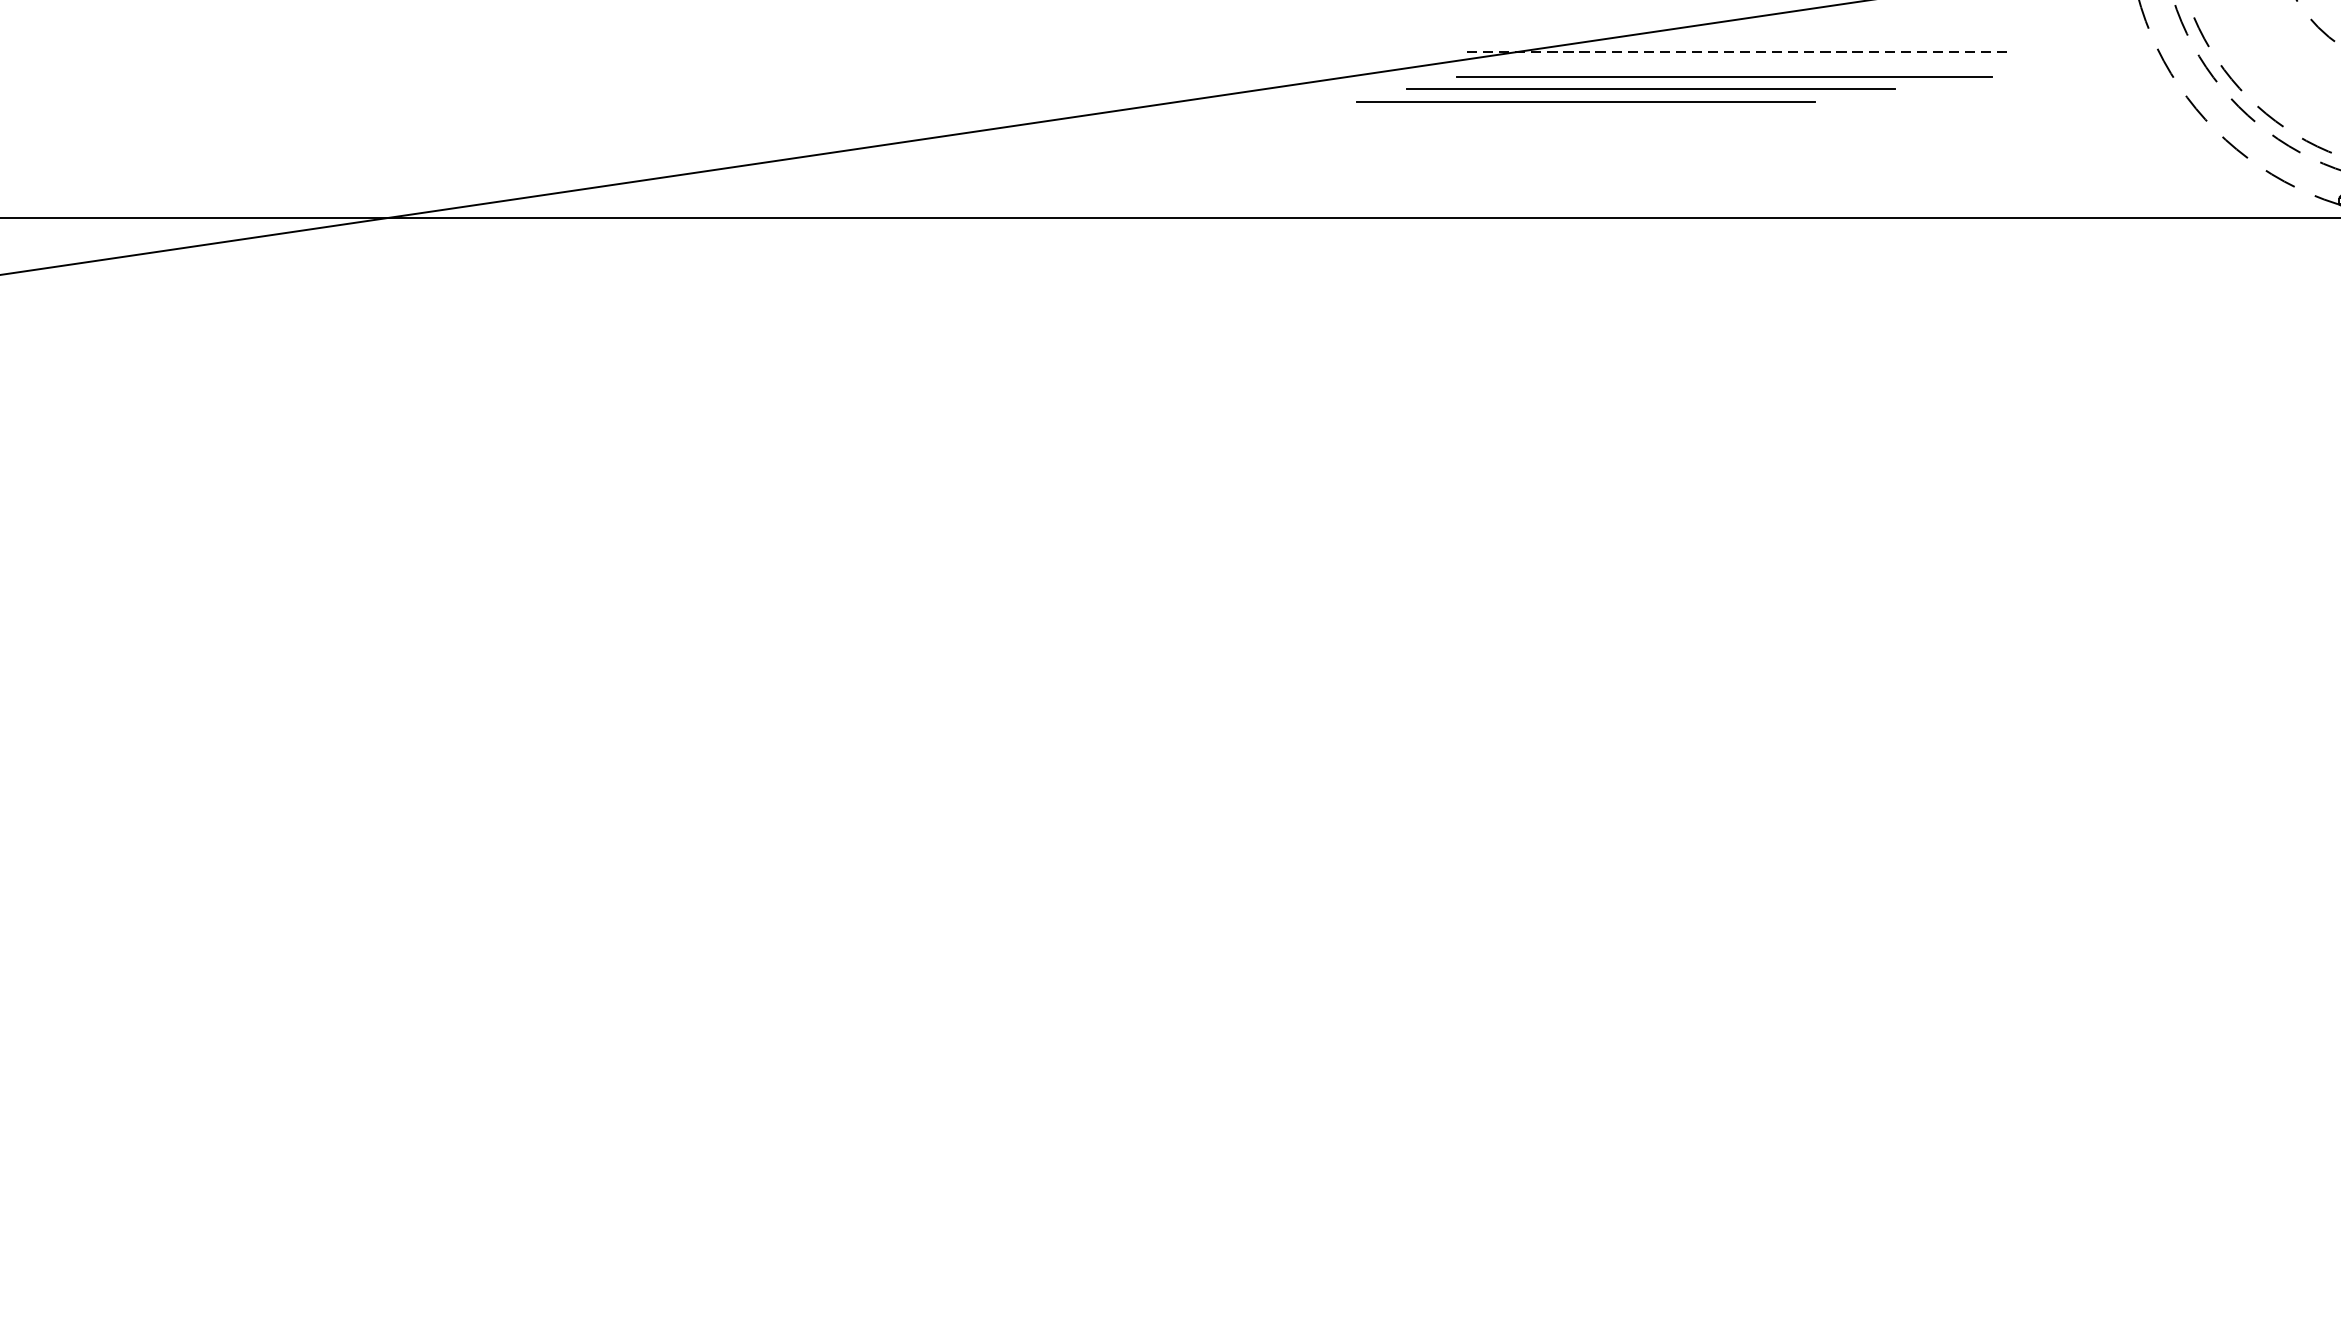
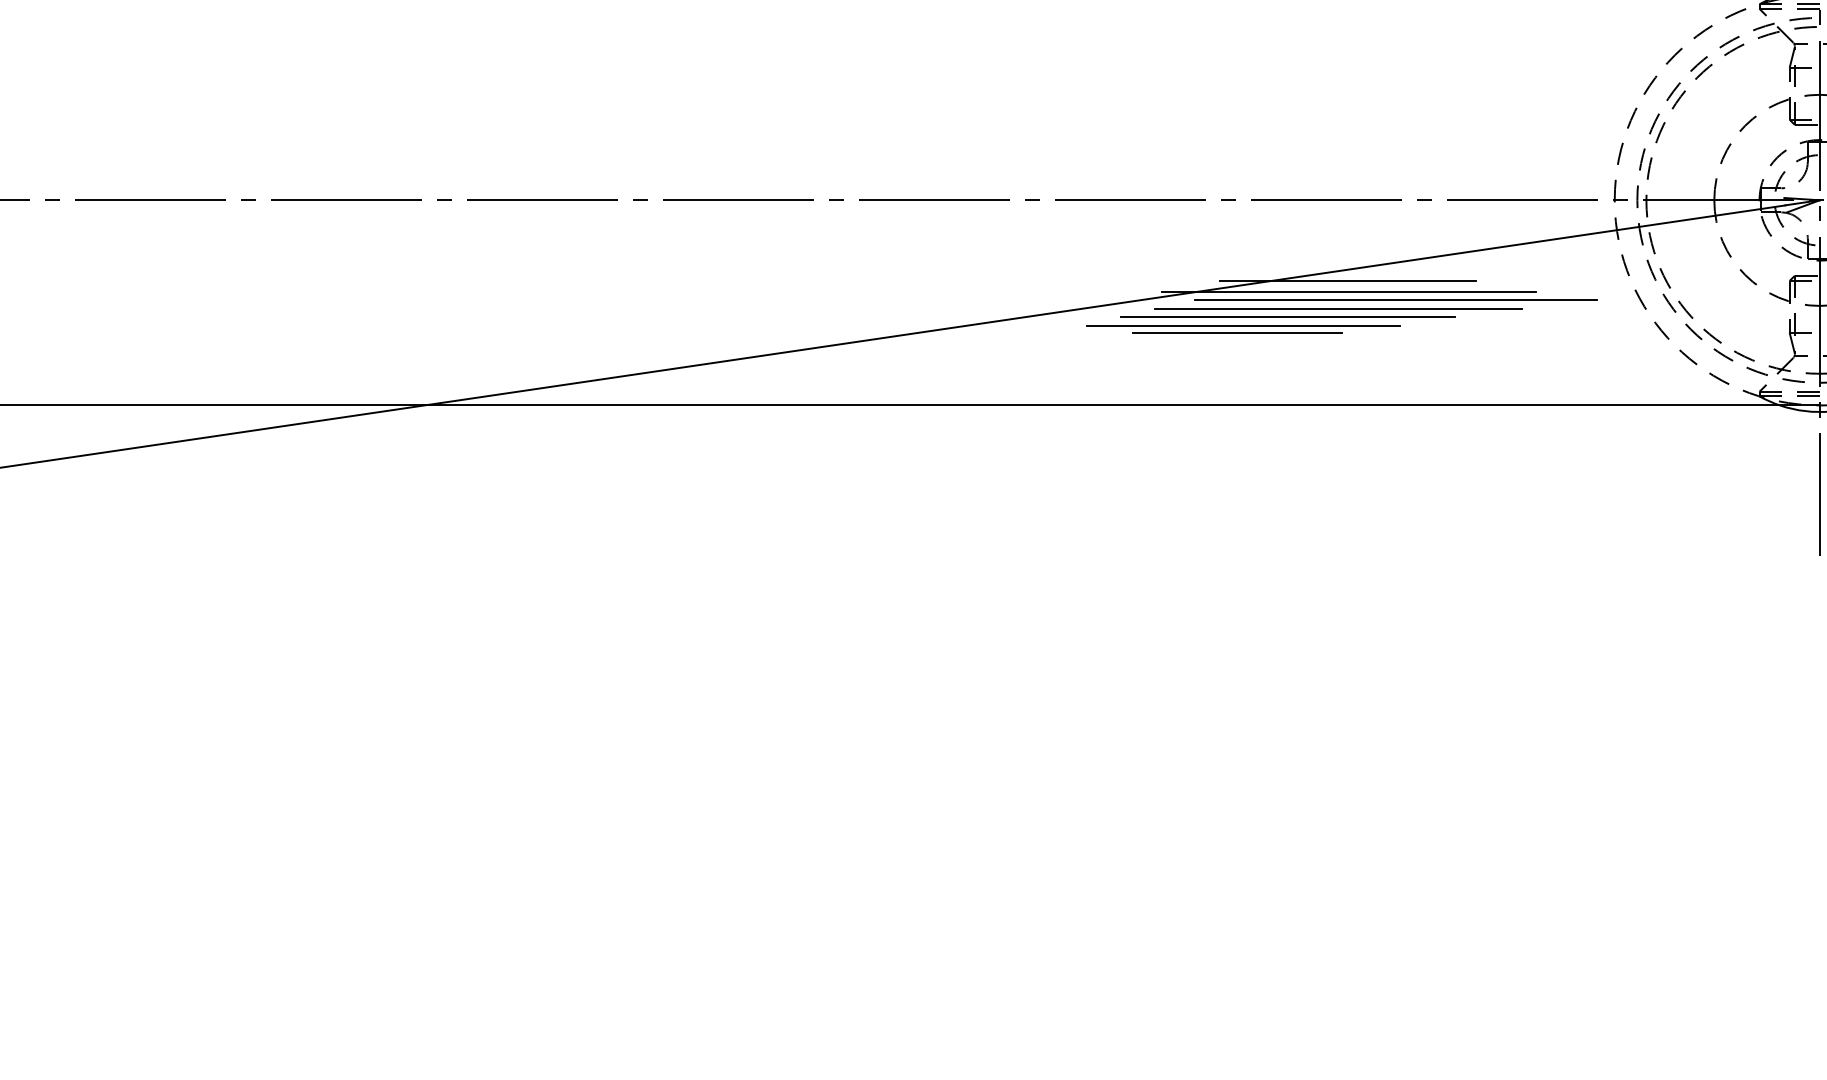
line: (1737, 36) -> (1347, 281), added
line: (1740, 51) -> (1349, 291), dashed -> solid
line: (1807, 64) -> (1395, 300), added
line: (1576, 111) -> (1237, 332), added

